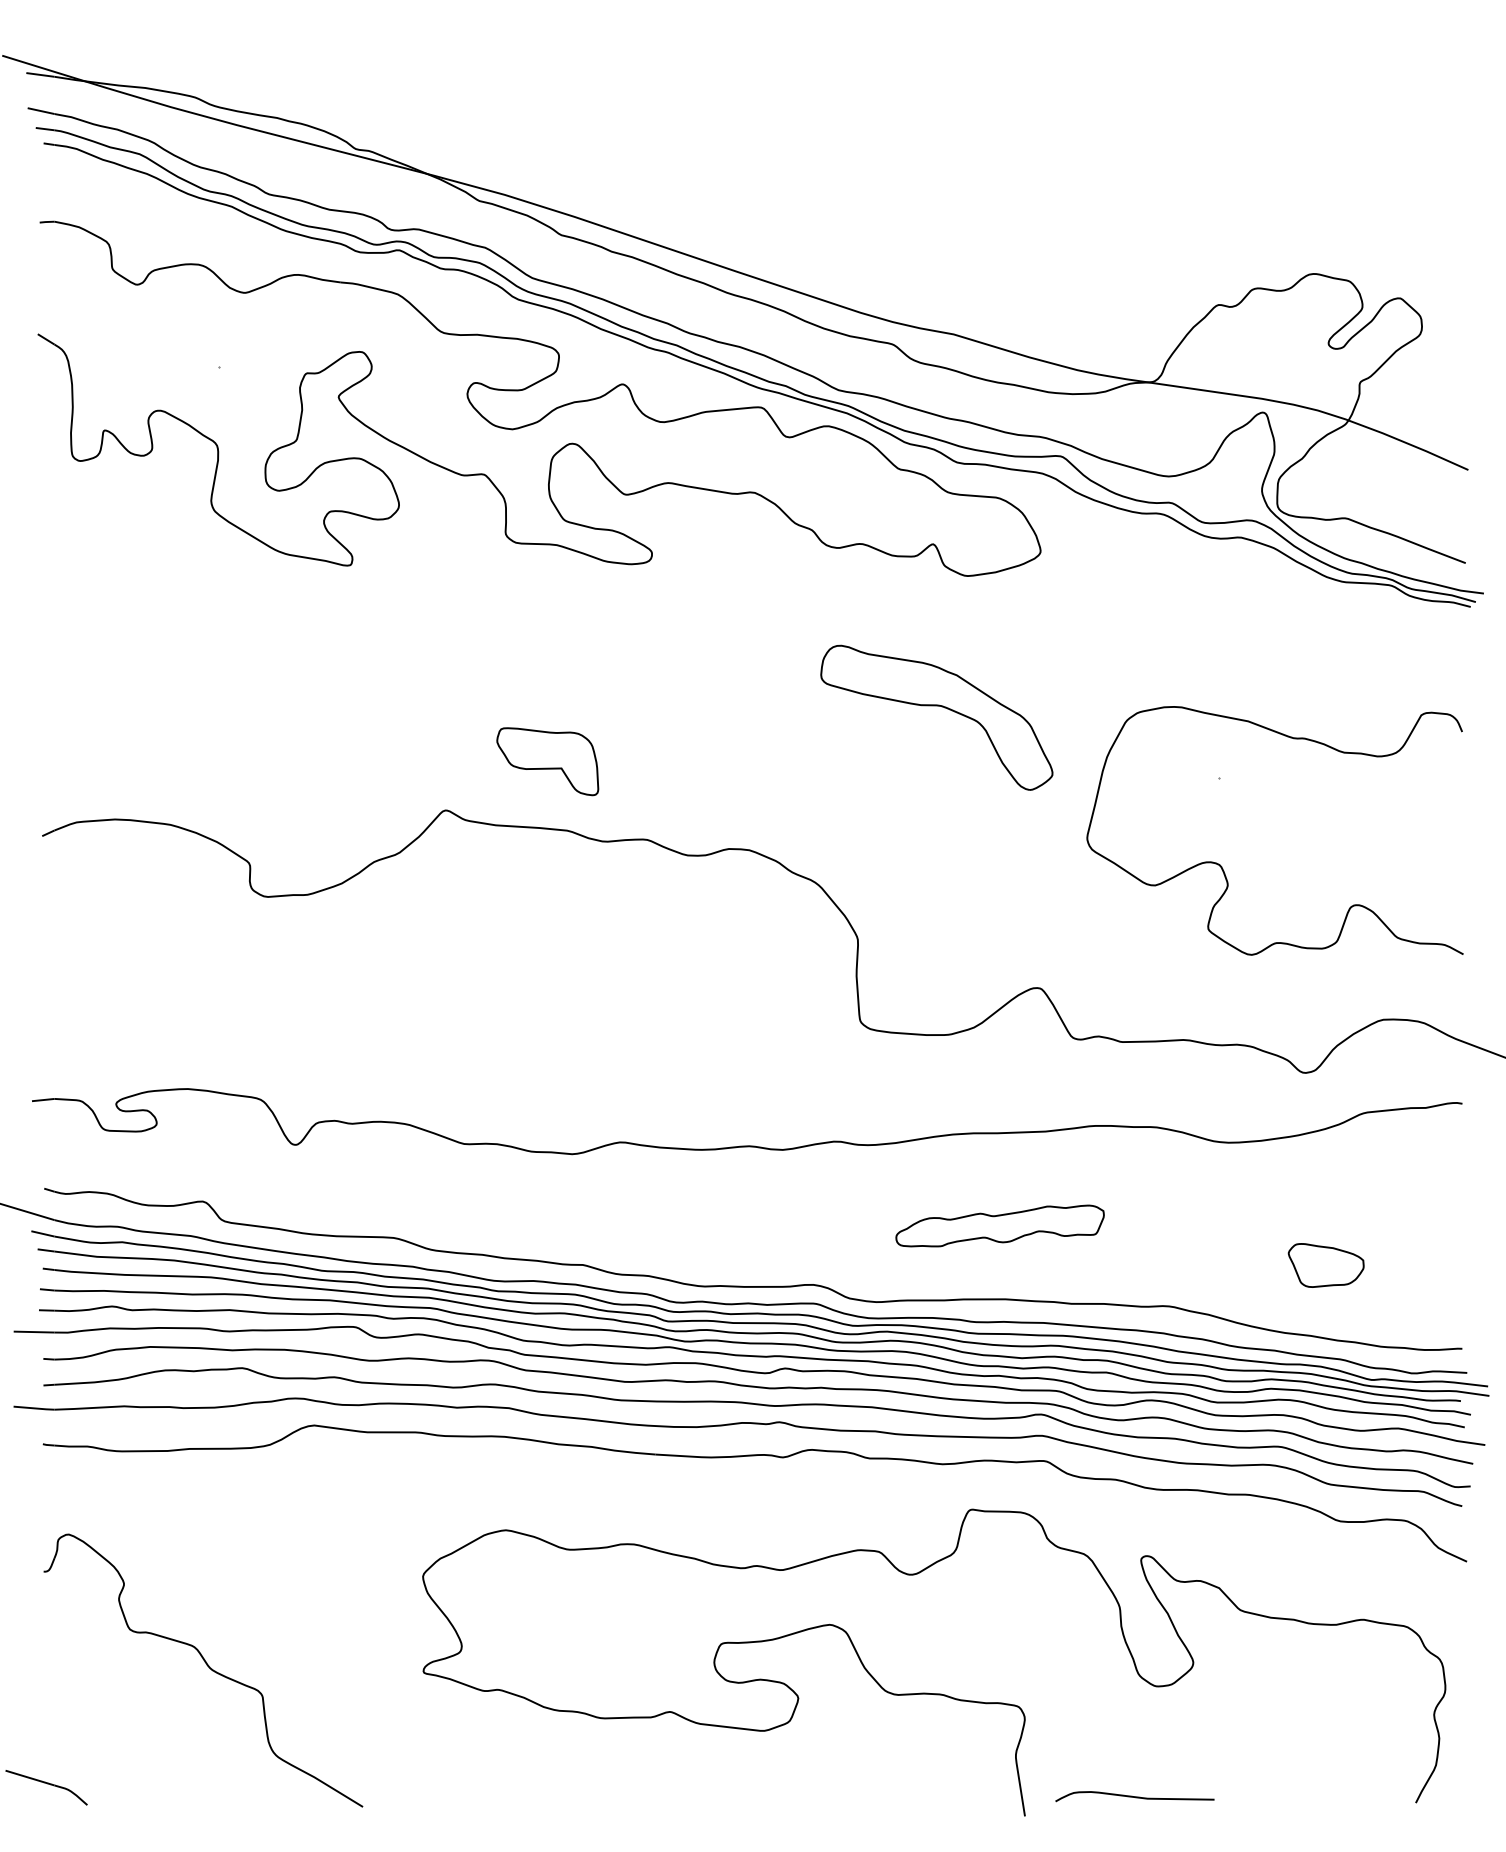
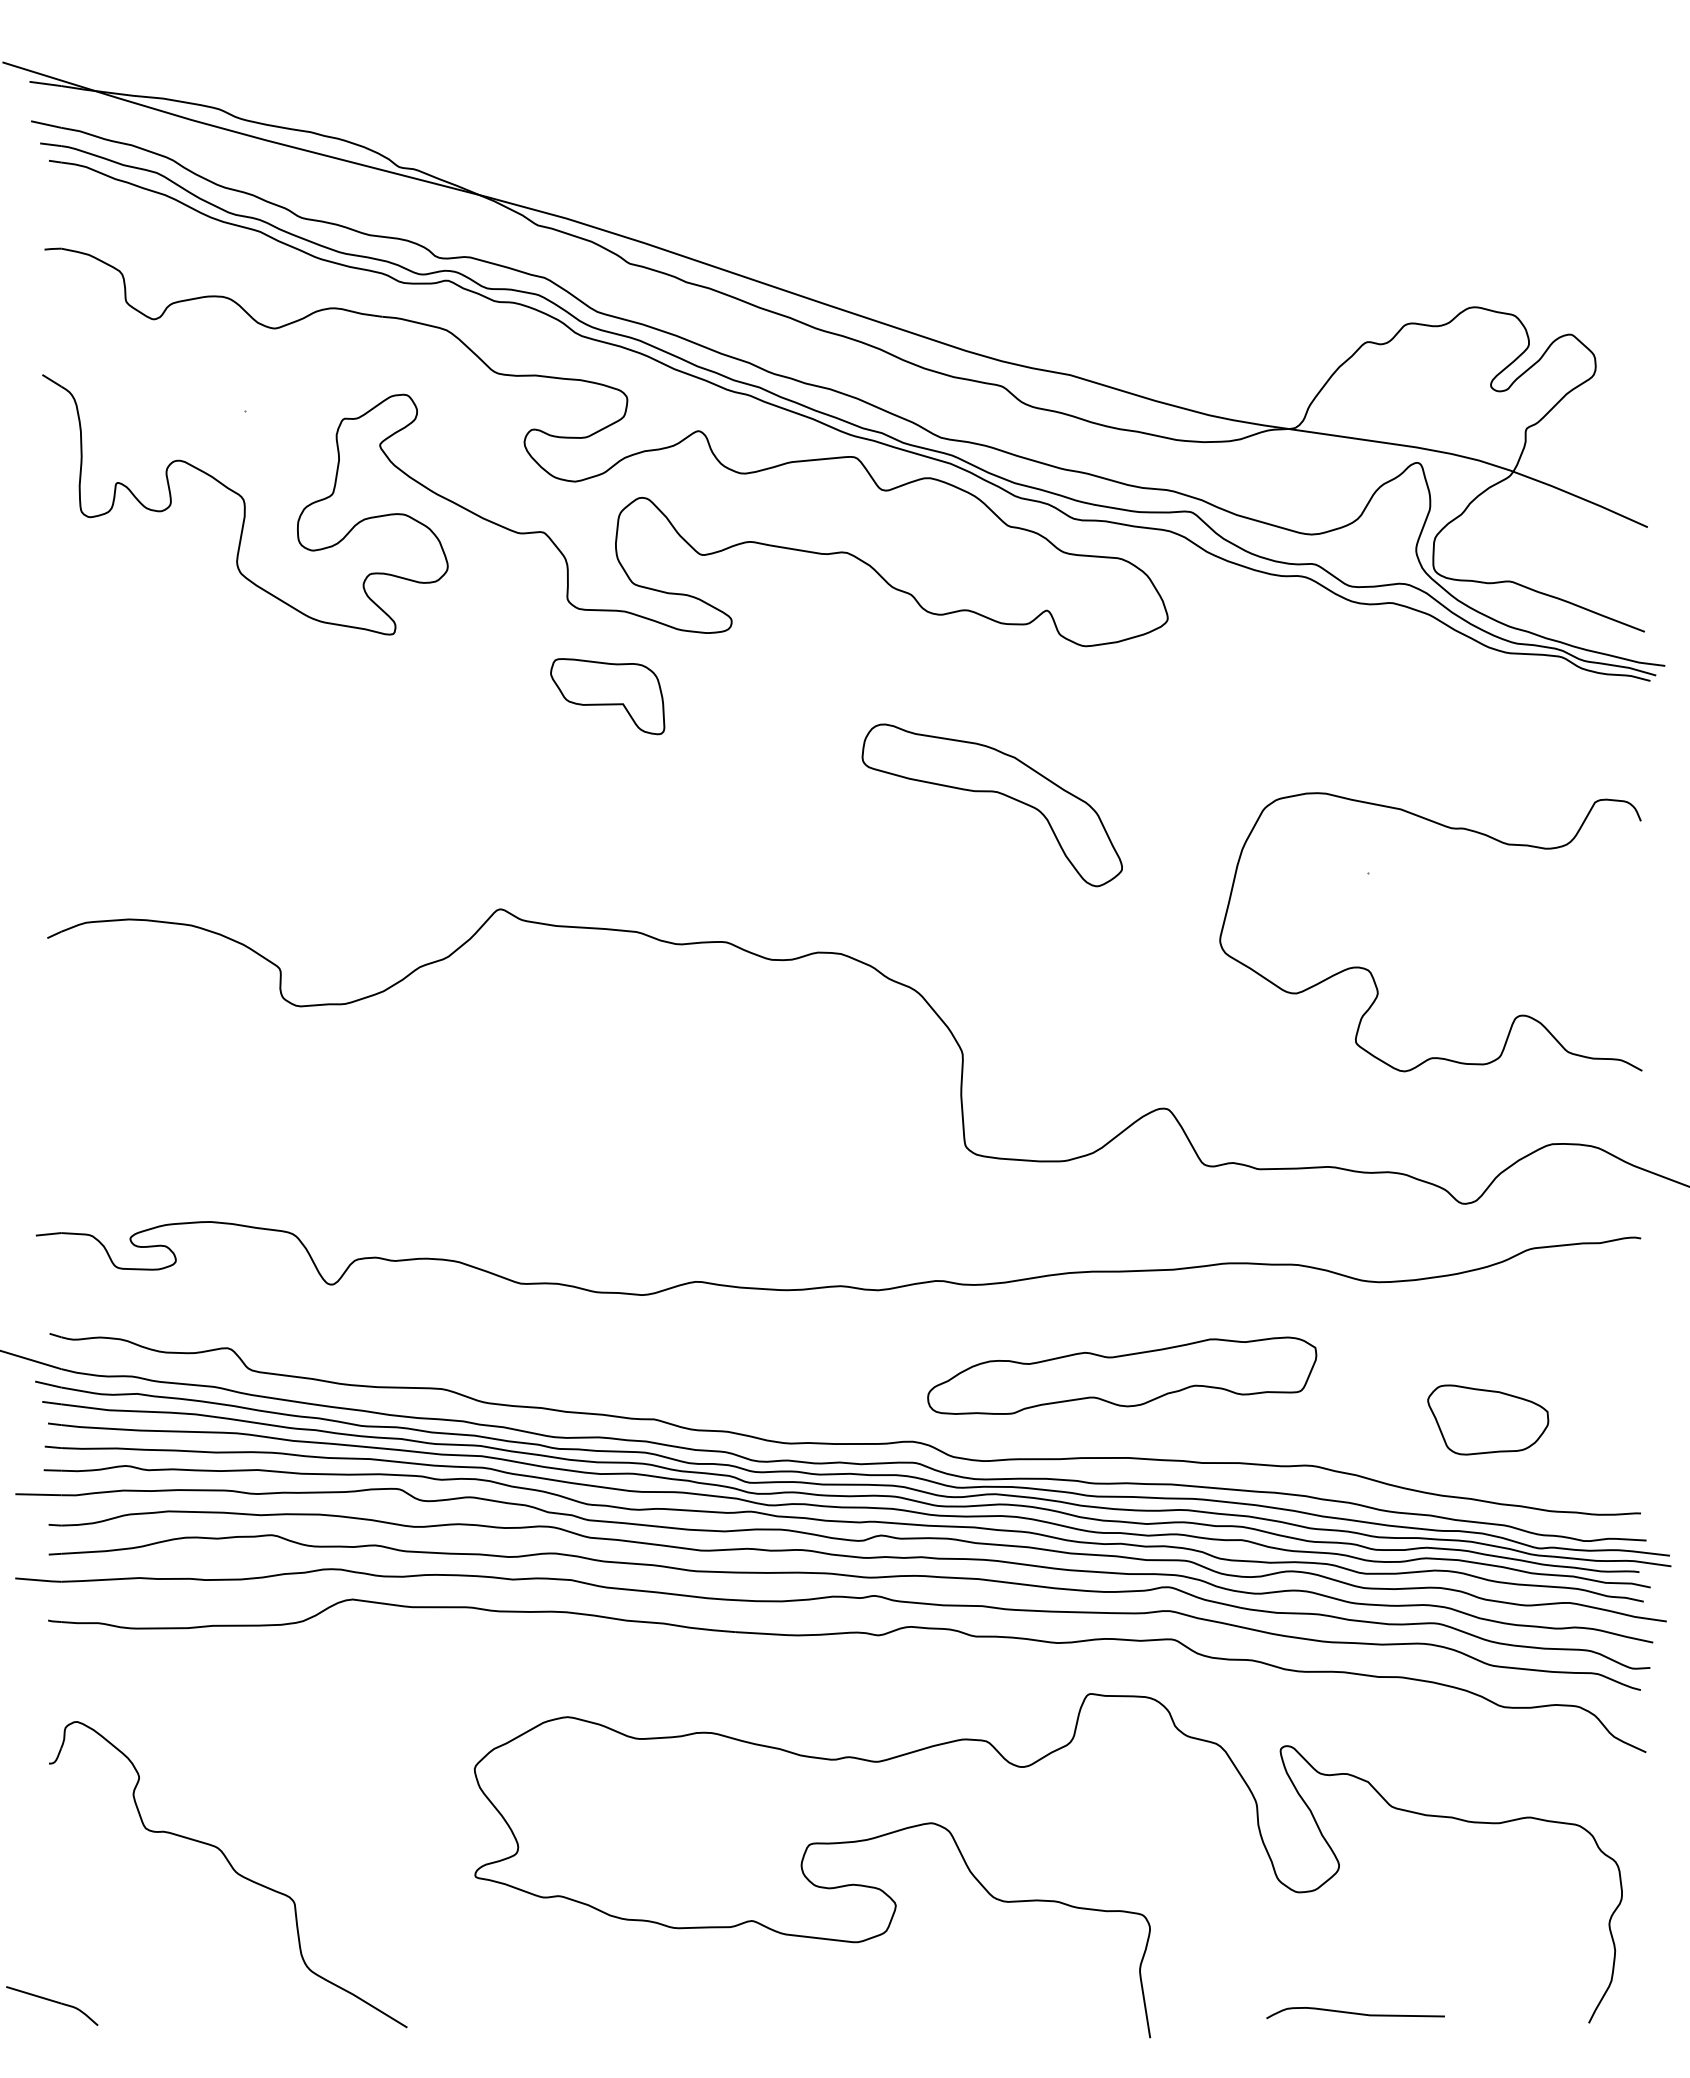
part: (936, 706) -> (991, 792), moved
part: (547, 761) -> (607, 696), moved
part: (1000, 1225) -> (1122, 1375), size x1.67
part: (1326, 1265) -> (1488, 1419), size x1.43
curve: (1134, 1797) -> (1355, 2013), moved

